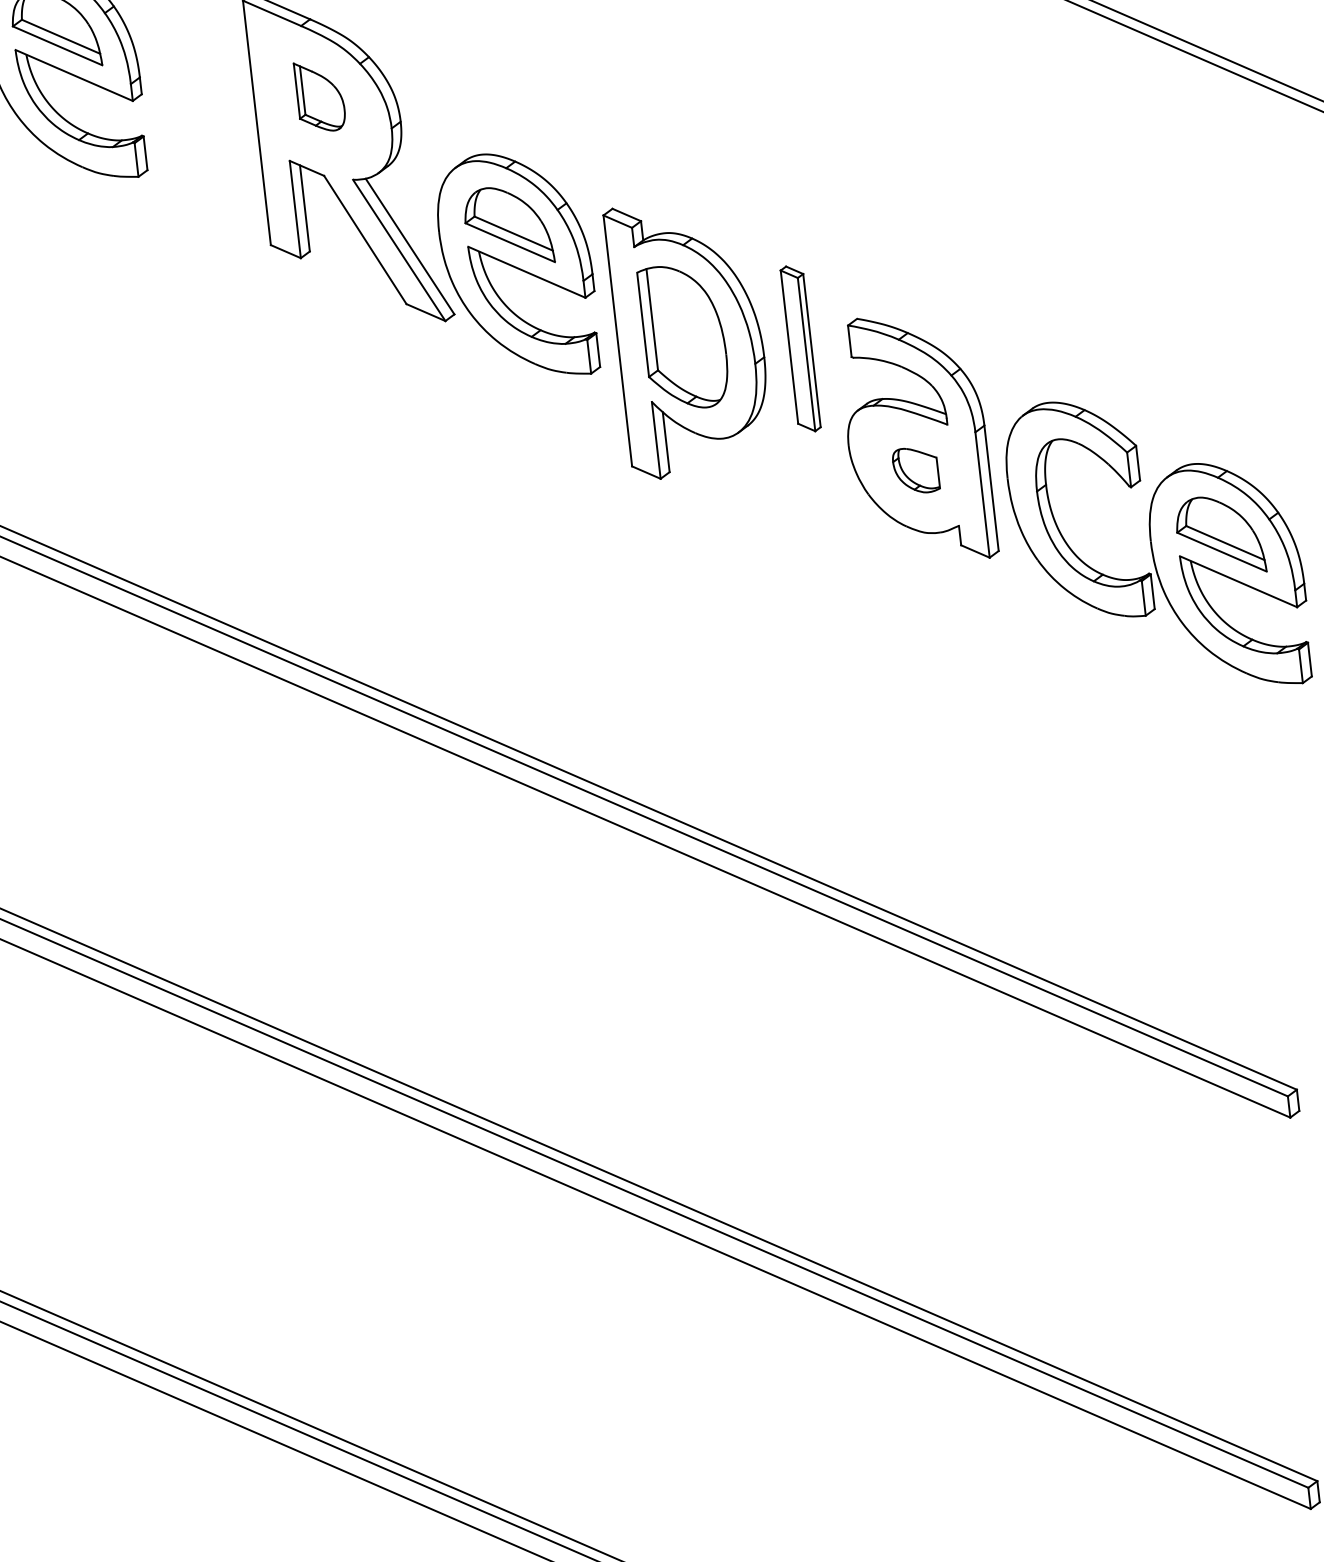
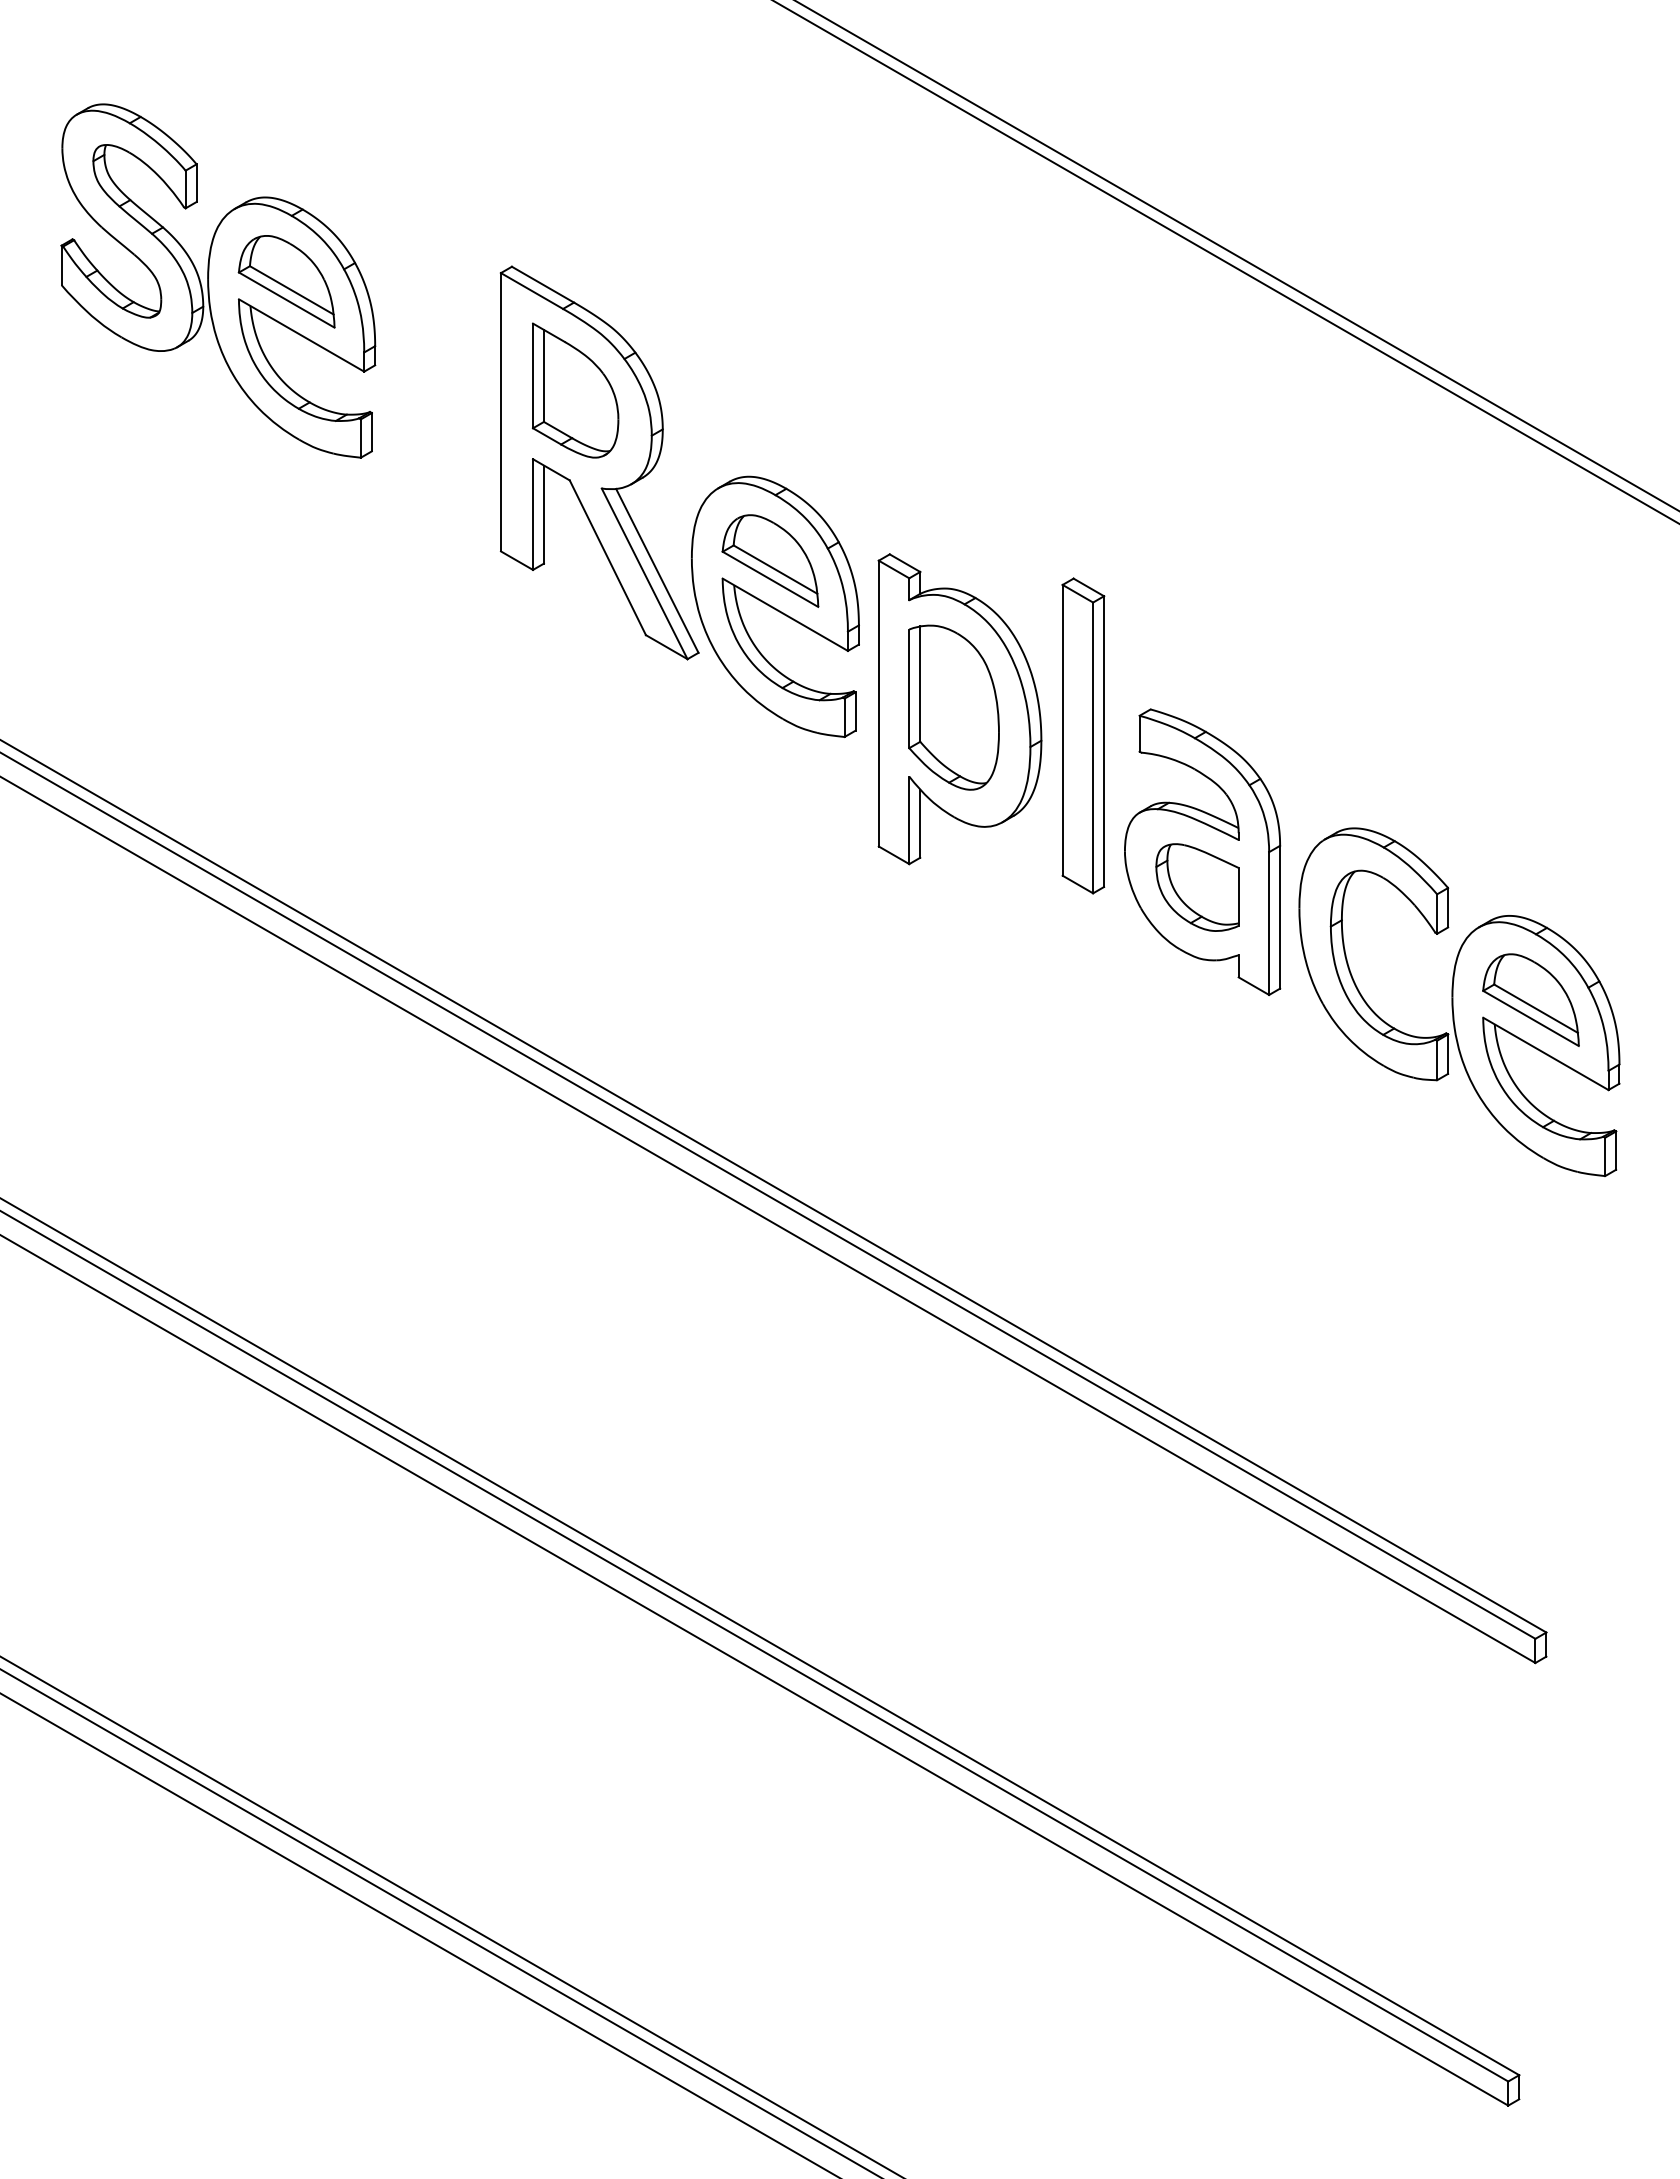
part: (320, 96) -> (575, 390), size x1.67
part: (800, 348) -> (1083, 735), size x1.67
part: (916, 470) -> (1197, 887), size x1.67

